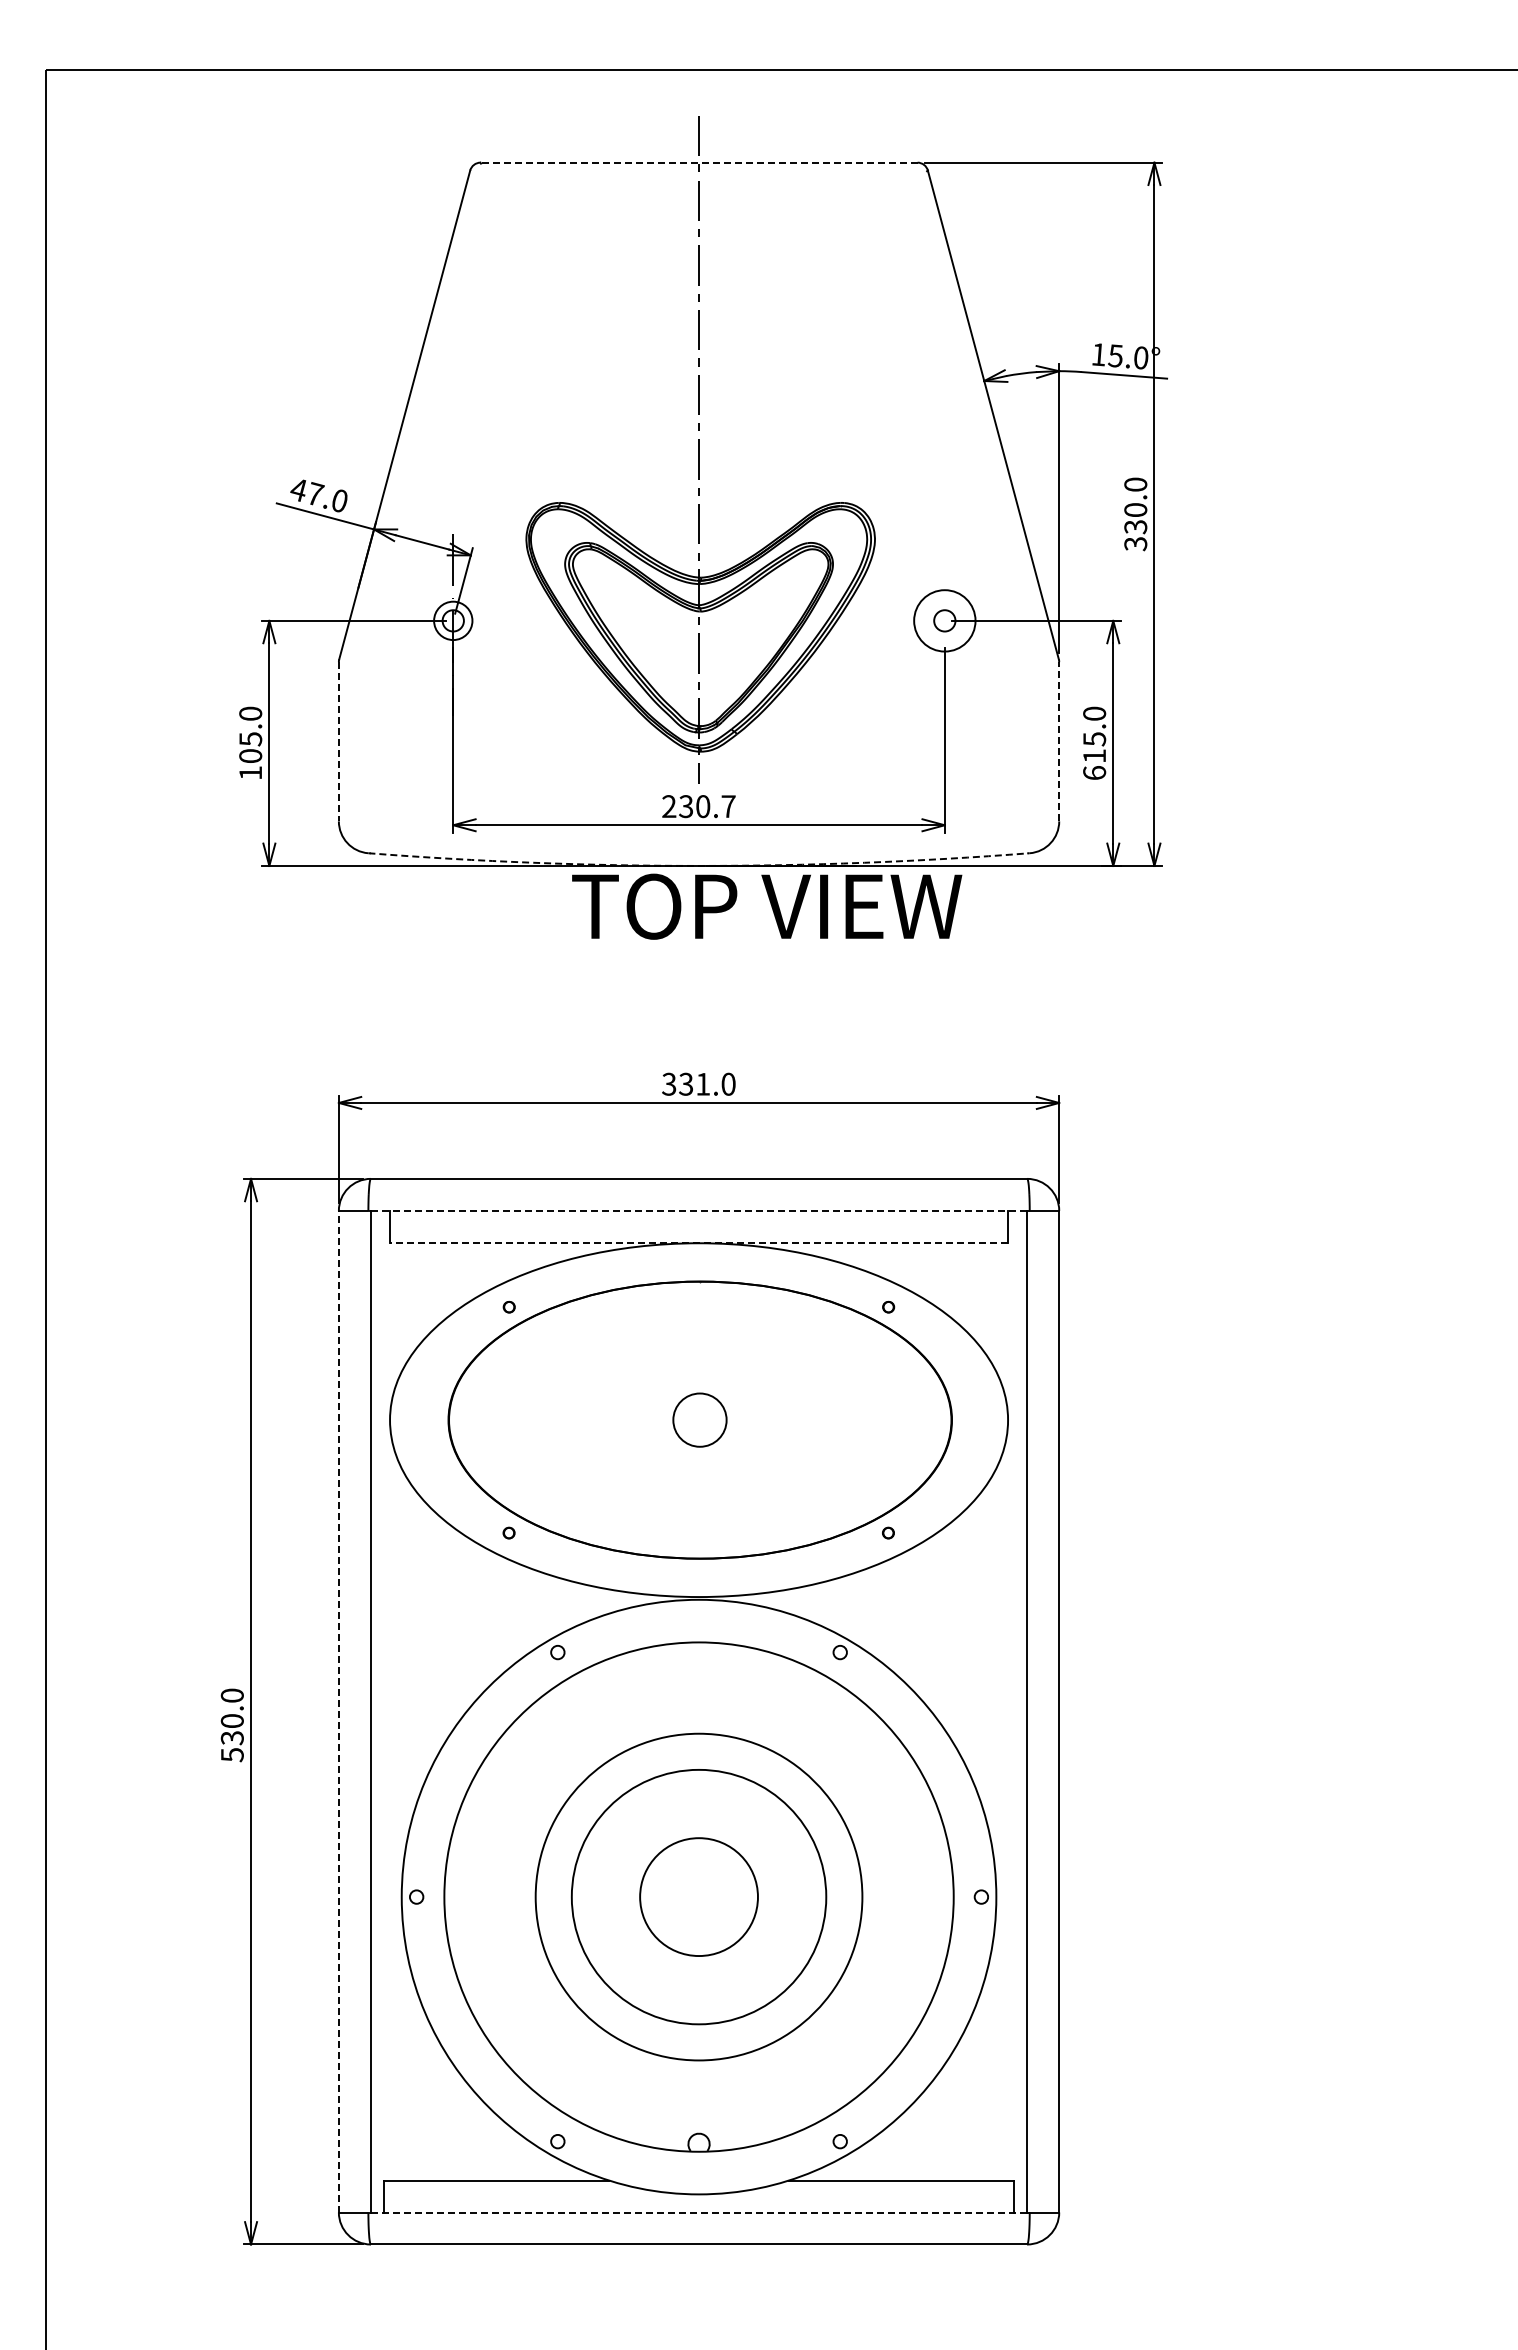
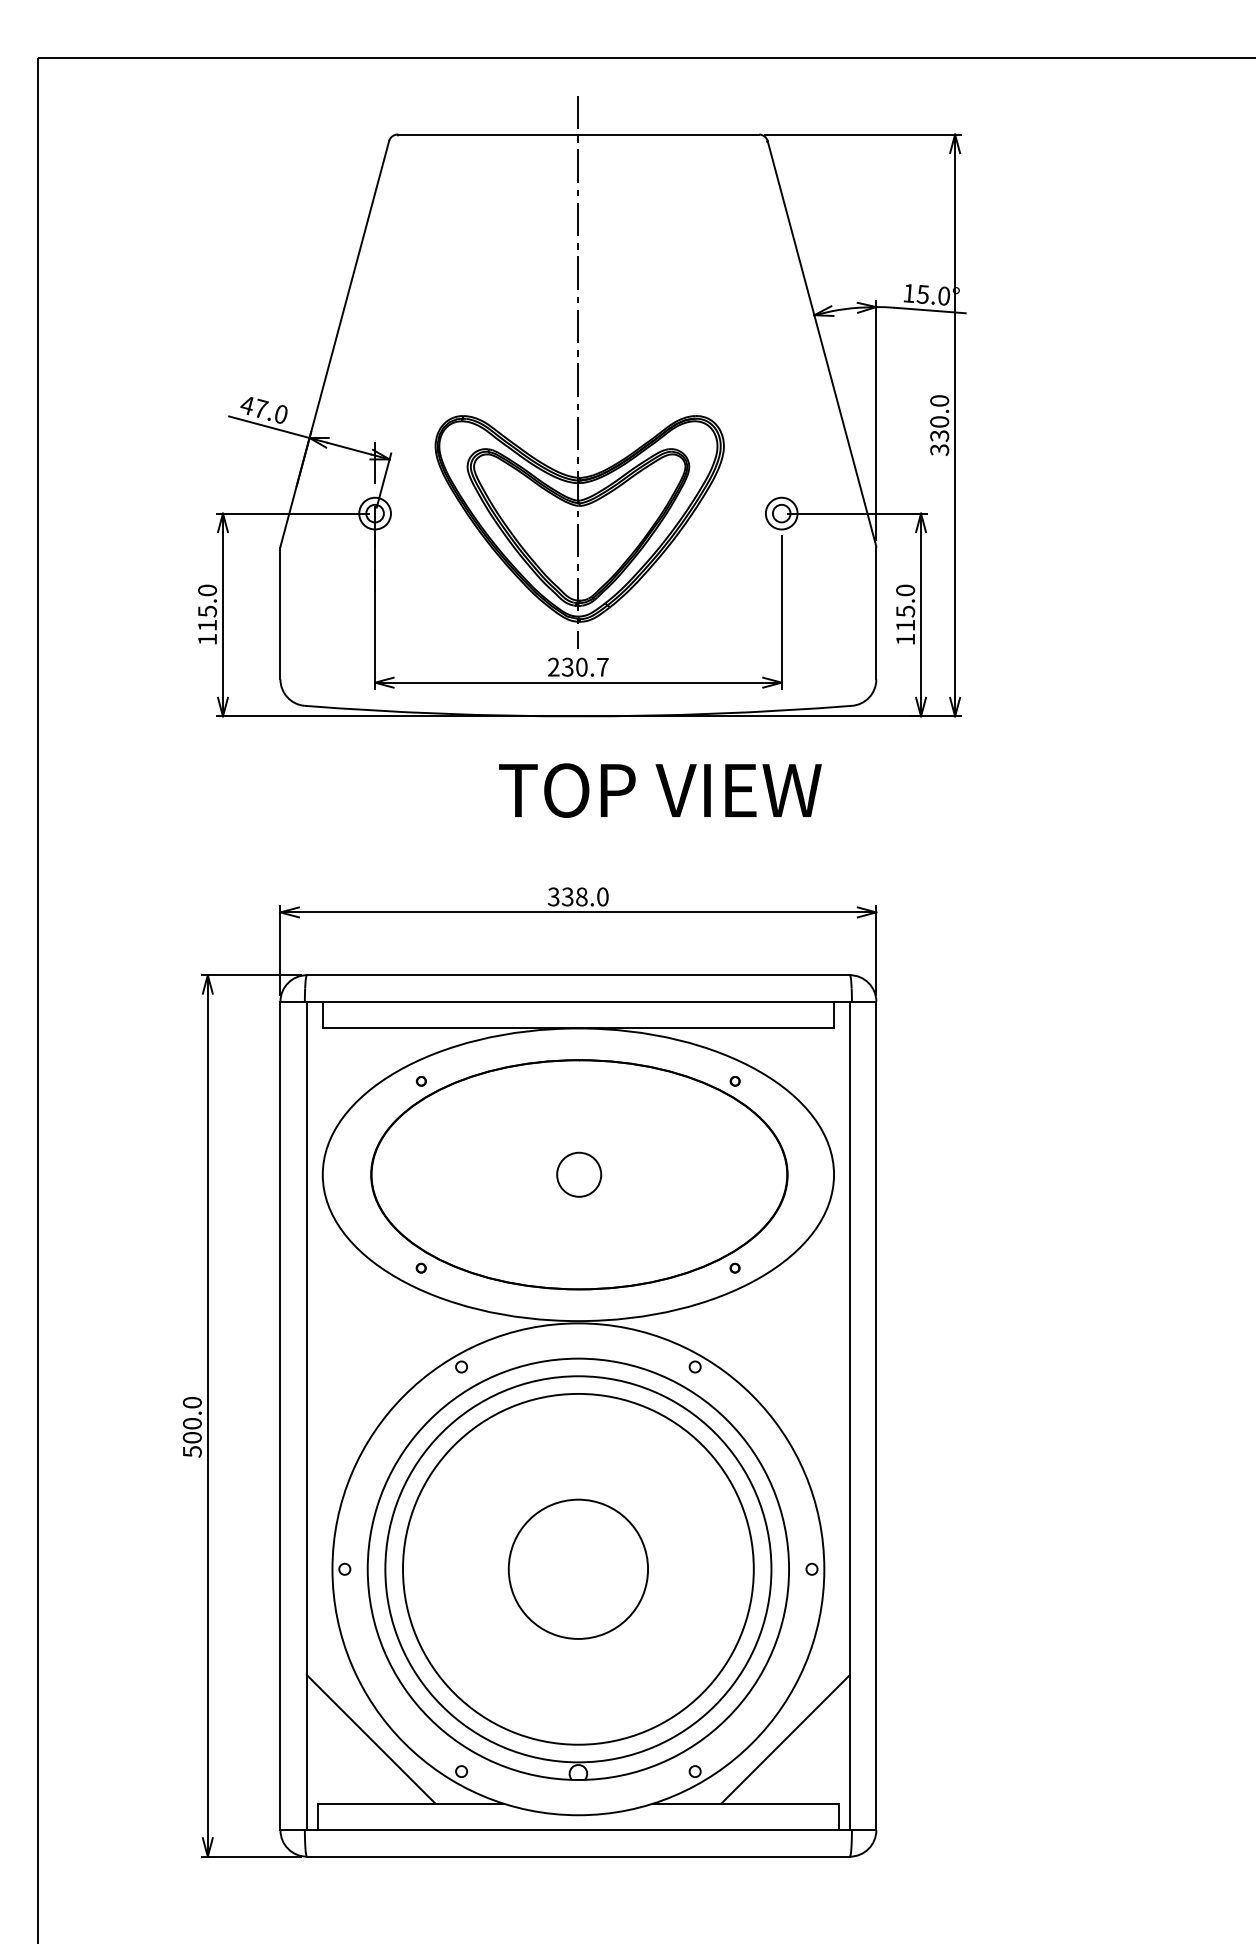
line: (699, 162) -> (578, 134), dashed -> solid
circle: (944, 620) -> (781, 513), size x0.62
line: (338, 741) -> (280, 613), dashed -> solid
line: (1059, 741) -> (876, 613), dashed -> solid
text: (250, 755) -> (207, 624), 105.0 -> 115.0
text: (1094, 772) -> (905, 639), 615.0 -> 115.0
arc: (699, 865) -> (578, 715), dashed -> solid
text: (767, 906) -> (660, 790), moved
text: (703, 1083) -> (582, 896), 331.0 -> 338.0
line: (699, 1210) -> (578, 1001), dashed -> solid
line: (698, 1242) -> (577, 1027), dashed -> solid
line: (338, 1711) -> (280, 1415), dashed -> solid
text: (231, 1738) -> (191, 1438), 530.0 -> 500.0
circle: (698, 1896) -> (577, 1568), size x1.43
circle: (698, 1896) -> (577, 1568), size x1.43
circle: (699, 1897) -> (578, 1569), size x1.67
line: (448, 2102) -> (371, 1739), added
line: (949, 2102) -> (785, 1739), added
line: (698, 2212) -> (577, 1830), dashed -> solid

